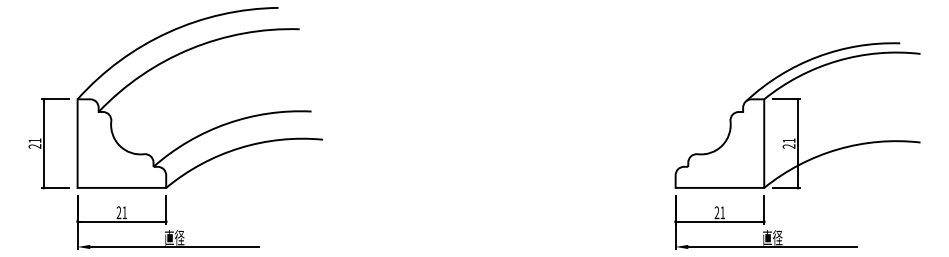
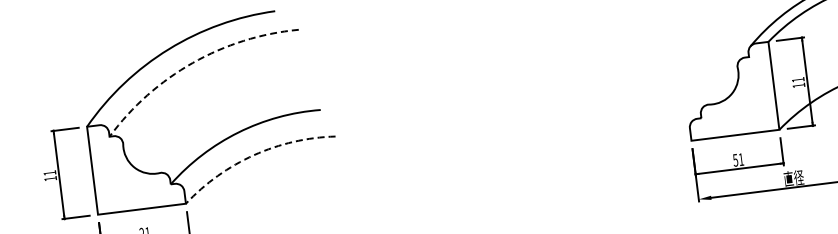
arc: (190, 49) -> (192, 63), solid -> dashed
text: (34, 146) -> (50, 178), 21 -> 11
text: (788, 146) -> (798, 85), 21 -> 11
arc: (239, 148) -> (253, 155), solid -> dashed
text: (716, 212) -> (735, 160), 21 -> 51

